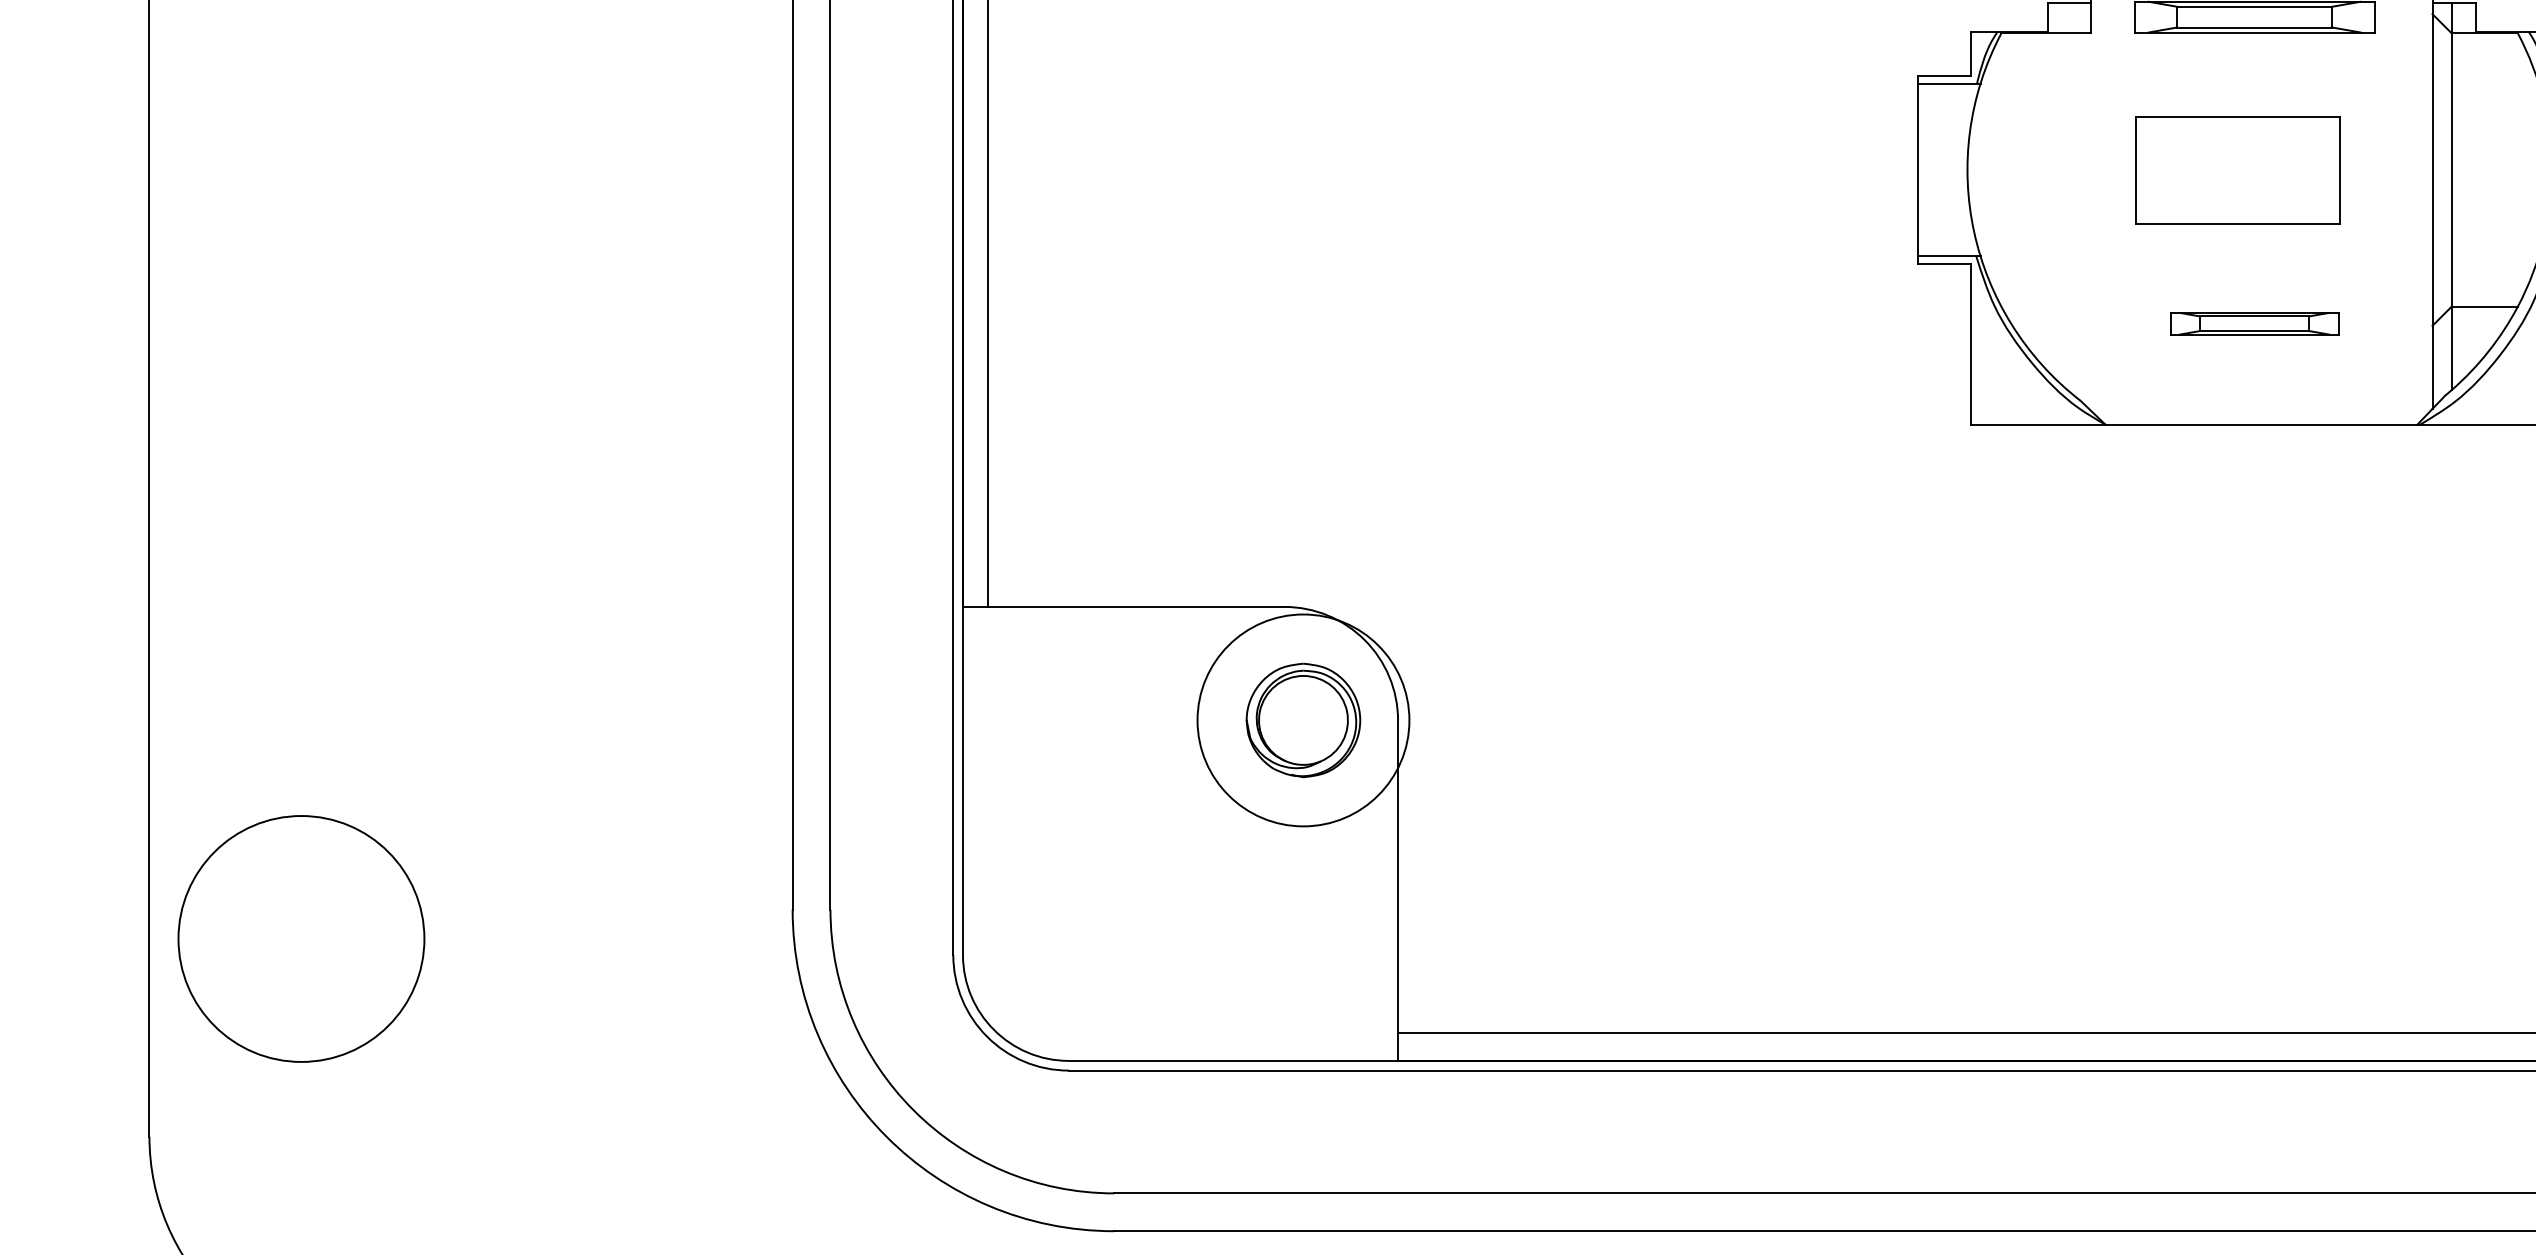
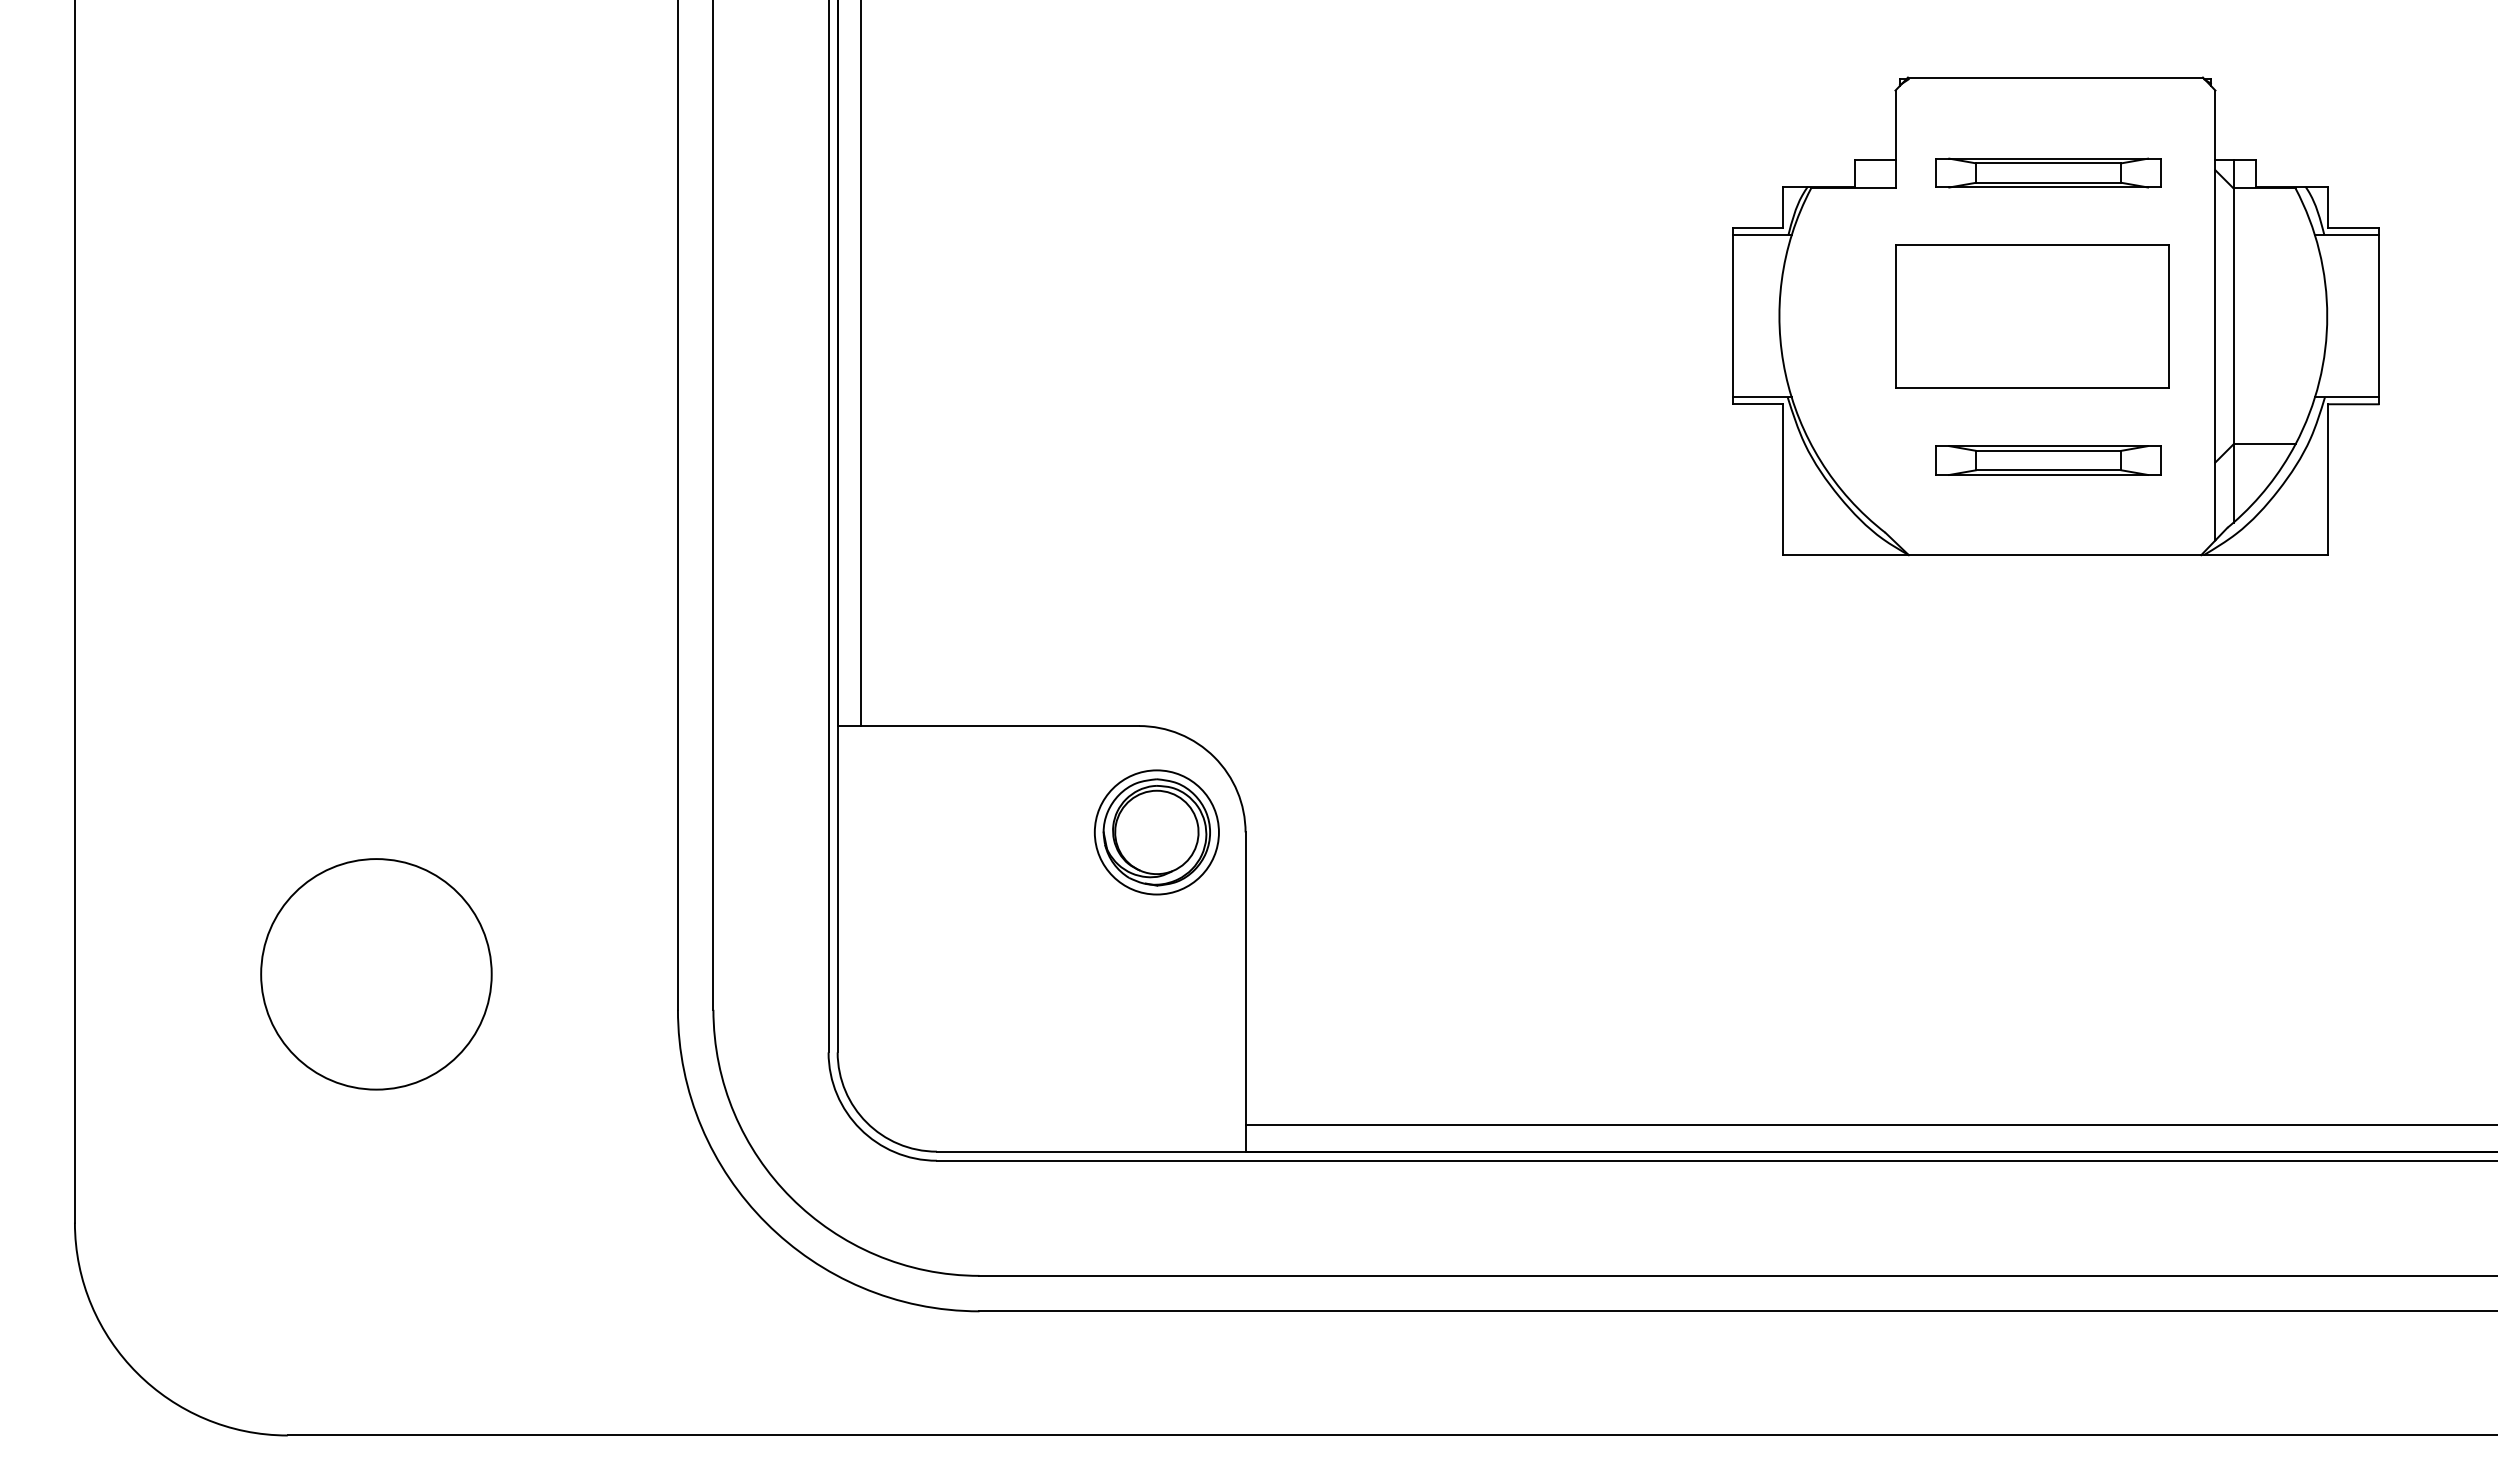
part: (2237, 170) -> (2032, 316), size x1.43
part: (2254, 323) -> (2048, 460), size x1.43
circle: (1303, 720) -> (1156, 832), size x0.62
circle: (301, 939) -> (376, 974), moved

